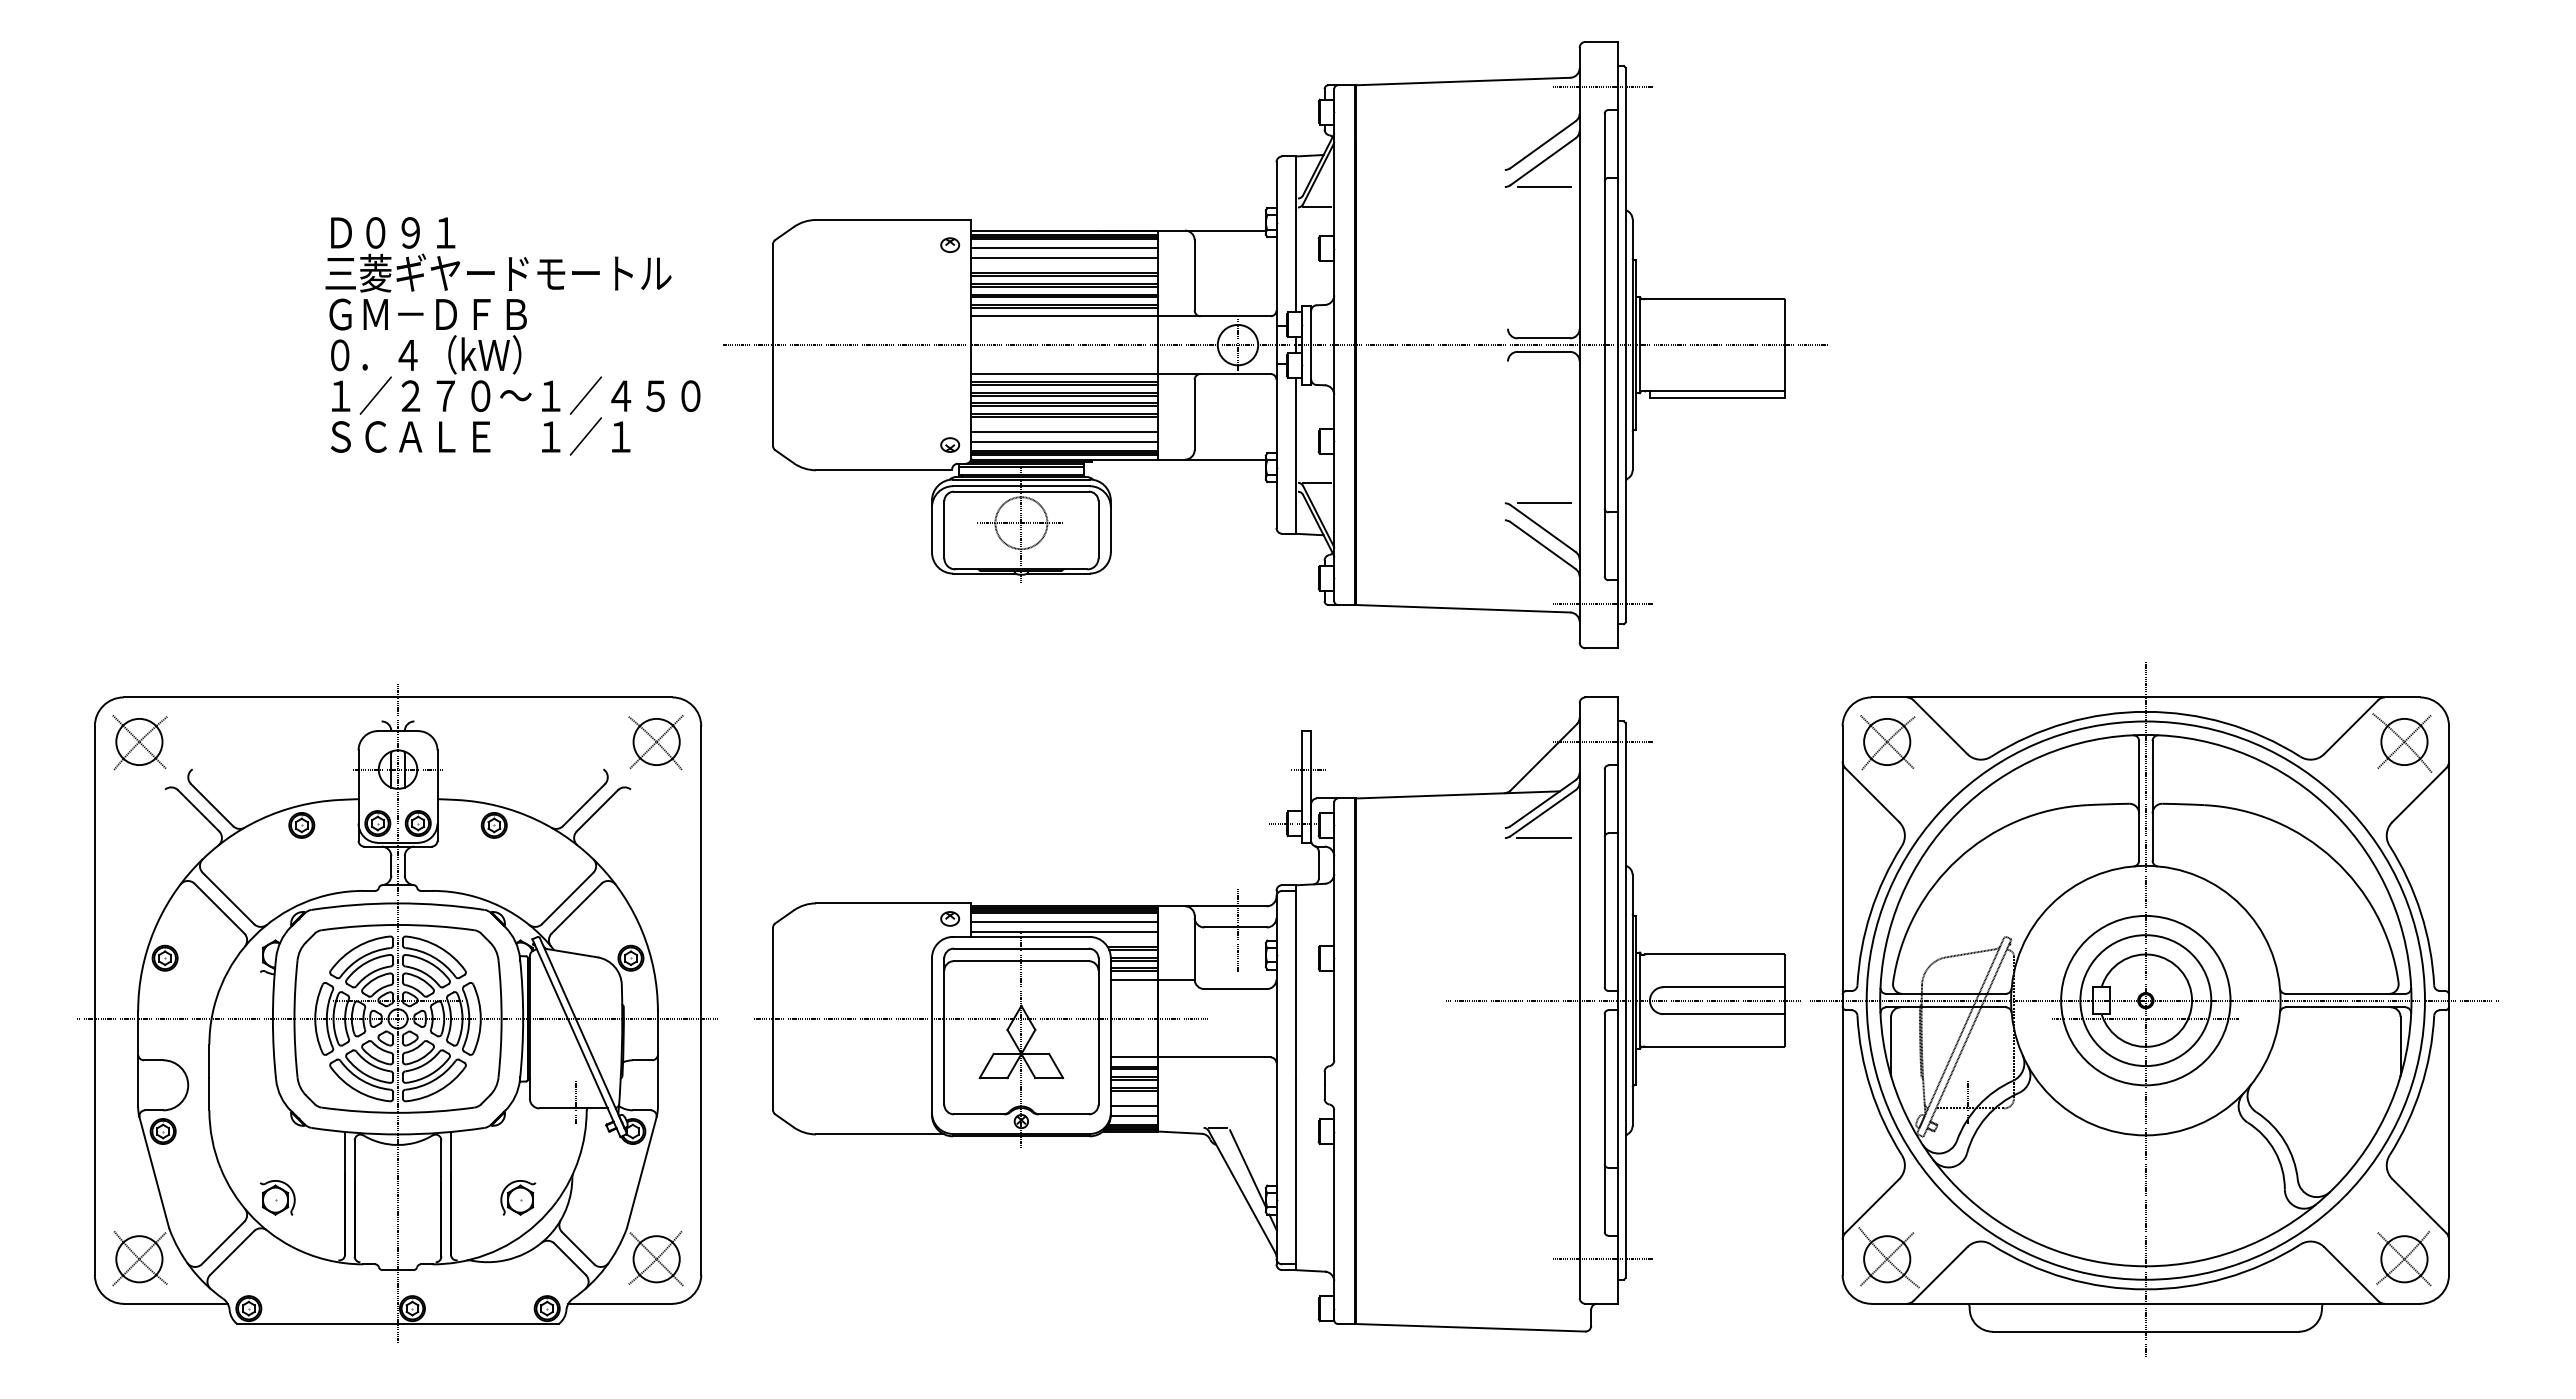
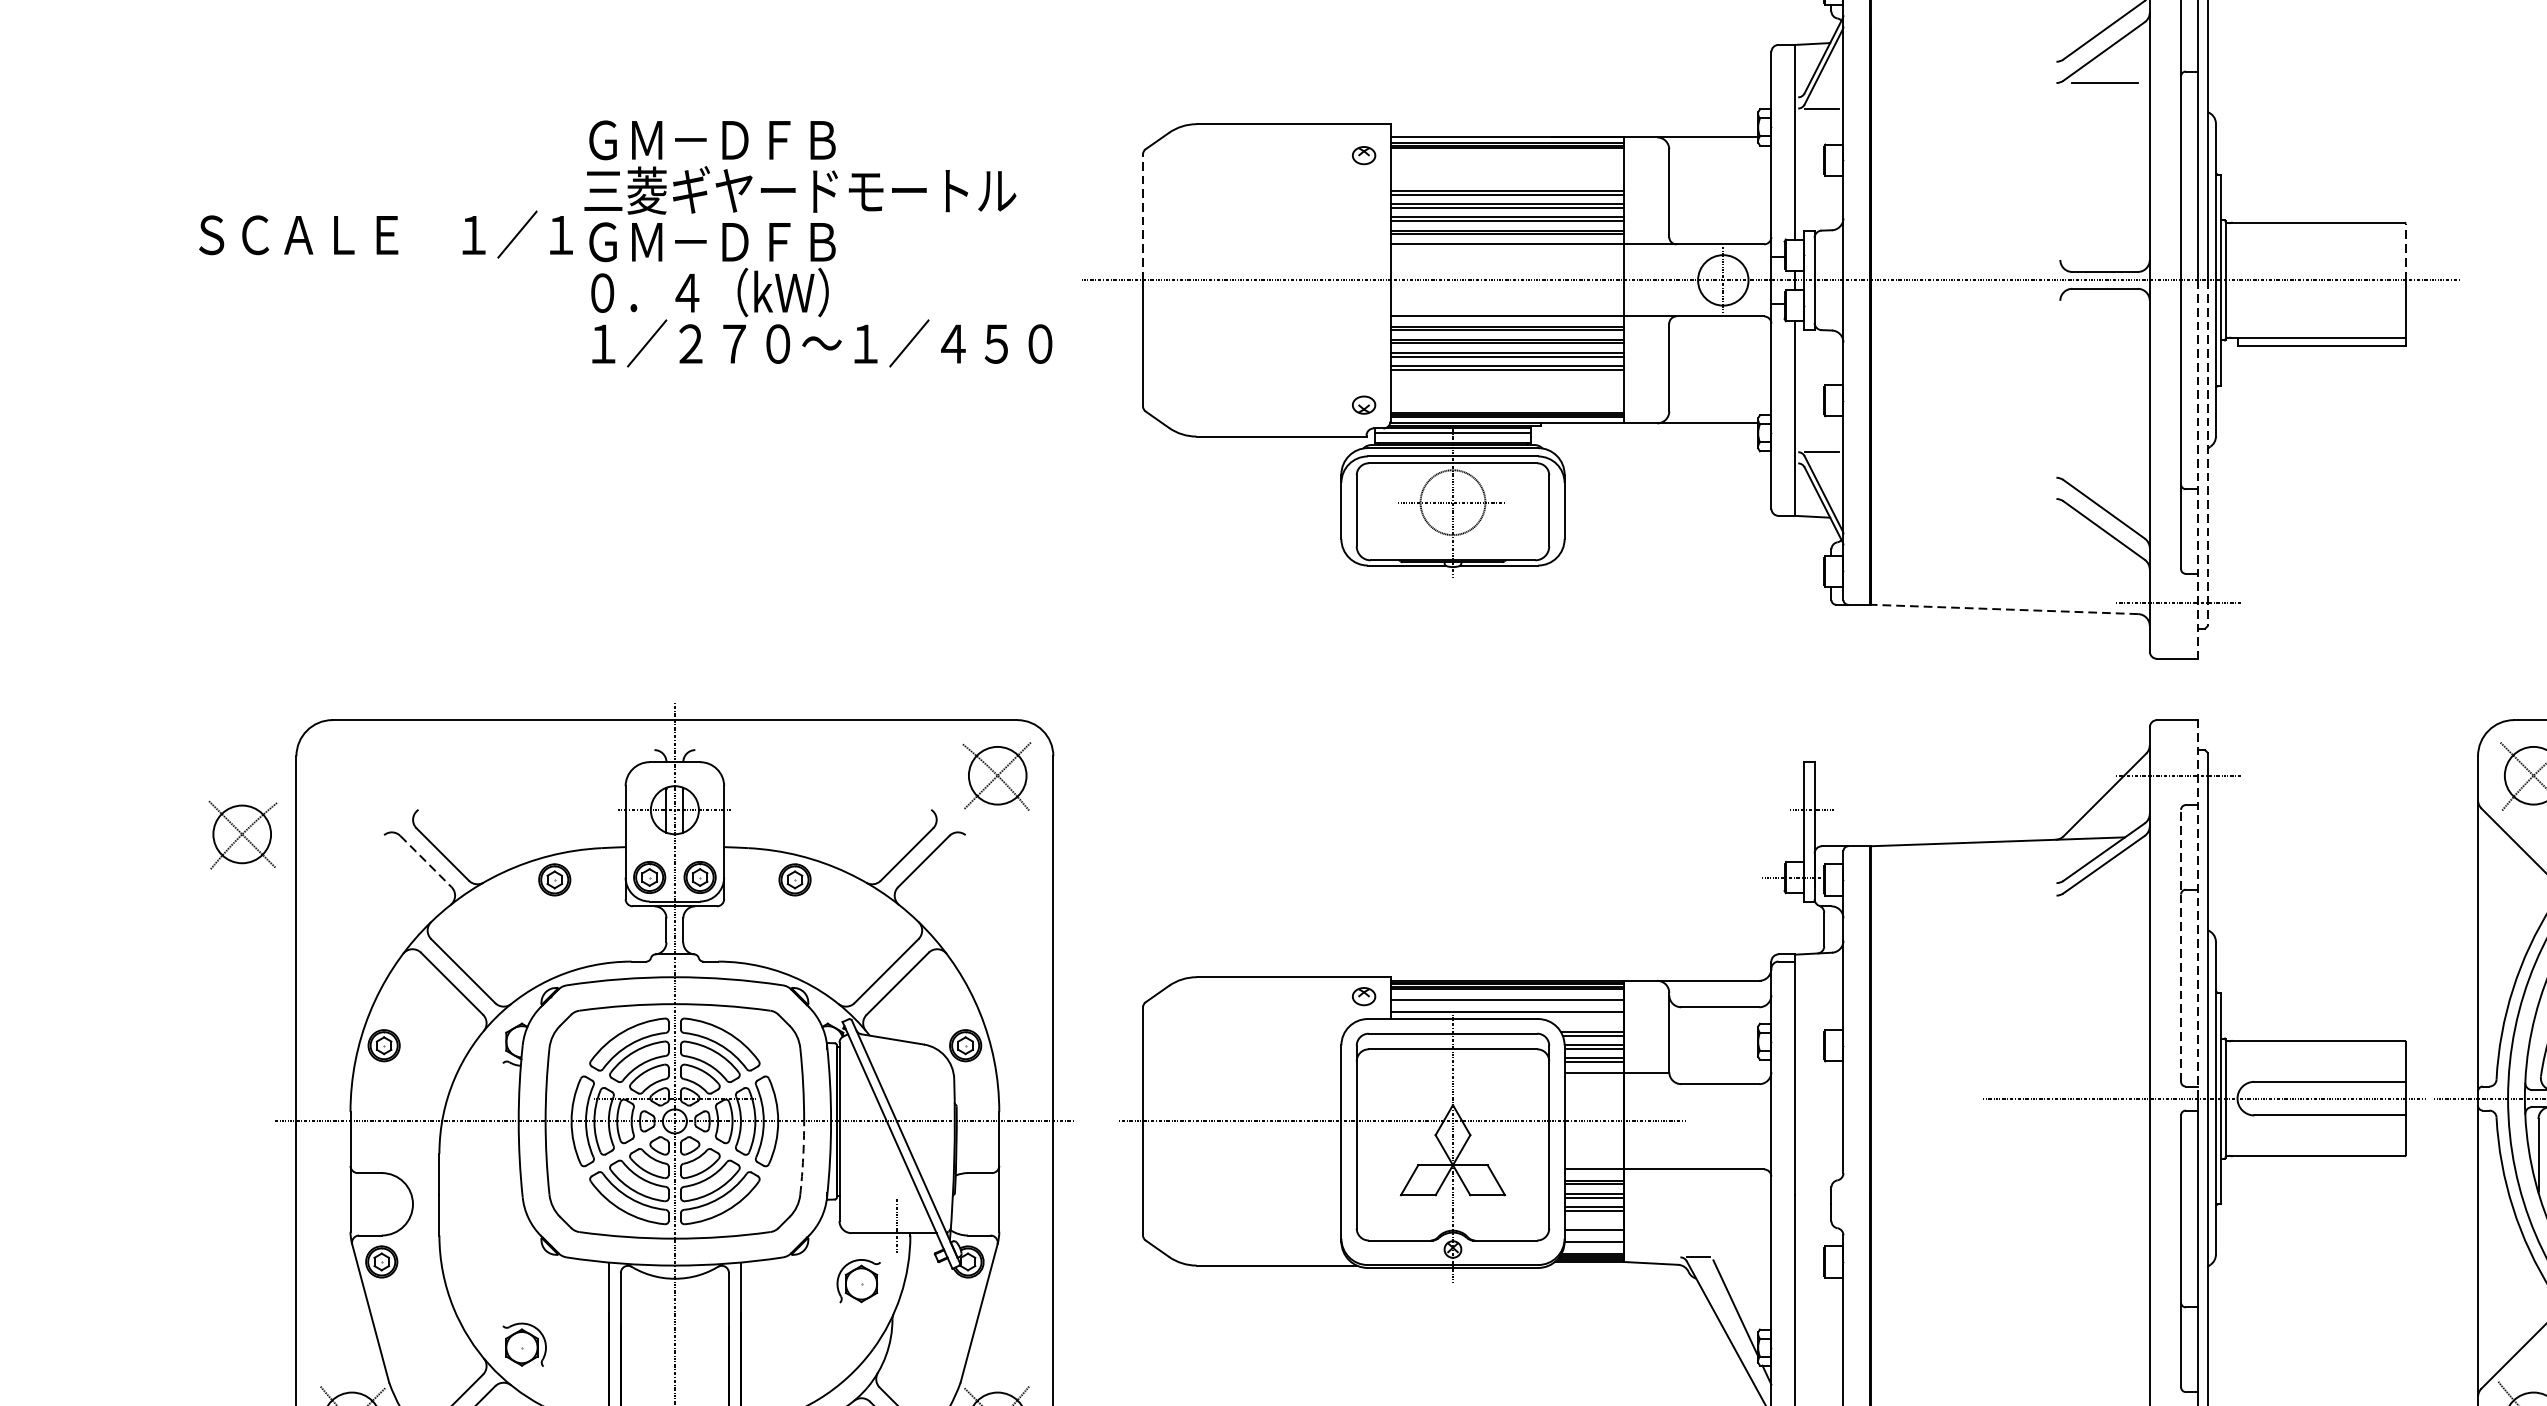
text: (427, 232) -> (711, 139), Ｄ０９１ -> ＧＭ－ＤＦＢ
line: (1064, 248) -> (1506, 159), removed
line: (1064, 257) -> (1506, 171), removed
line: (773, 294) -> (1143, 217), solid -> dashed
line: (1784, 322) -> (2405, 252), solid -> dashed
line: (1064, 432) -> (1506, 389), removed
text: (480, 436) -> (385, 234), moved
line: (1064, 441) -> (1506, 400), removed
line: (1625, 483) -> (2207, 453), solid -> dashed
line: (1618, 496) -> (2198, 469), solid -> dashed
line: (1543, 503) -> (2104, 478), removed
line: (1462, 608) -> (2003, 609), solid -> dashed
part: (139, 742) -> (242, 835), moved
line: (198, 811) -> (425, 862), solid -> dashed
line: (1543, 838) -> (2104, 896), removed
line: (1618, 849) -> (2198, 909), solid -> dashed
line: (1604, 878) -> (2180, 946), solid -> dashed
line: (1237, 930) -> (1722, 1011), removed
arc: (500, 1048) -> (802, 1158), solid -> dashed
part: (518, 1197) -> (858, 1280), moved

